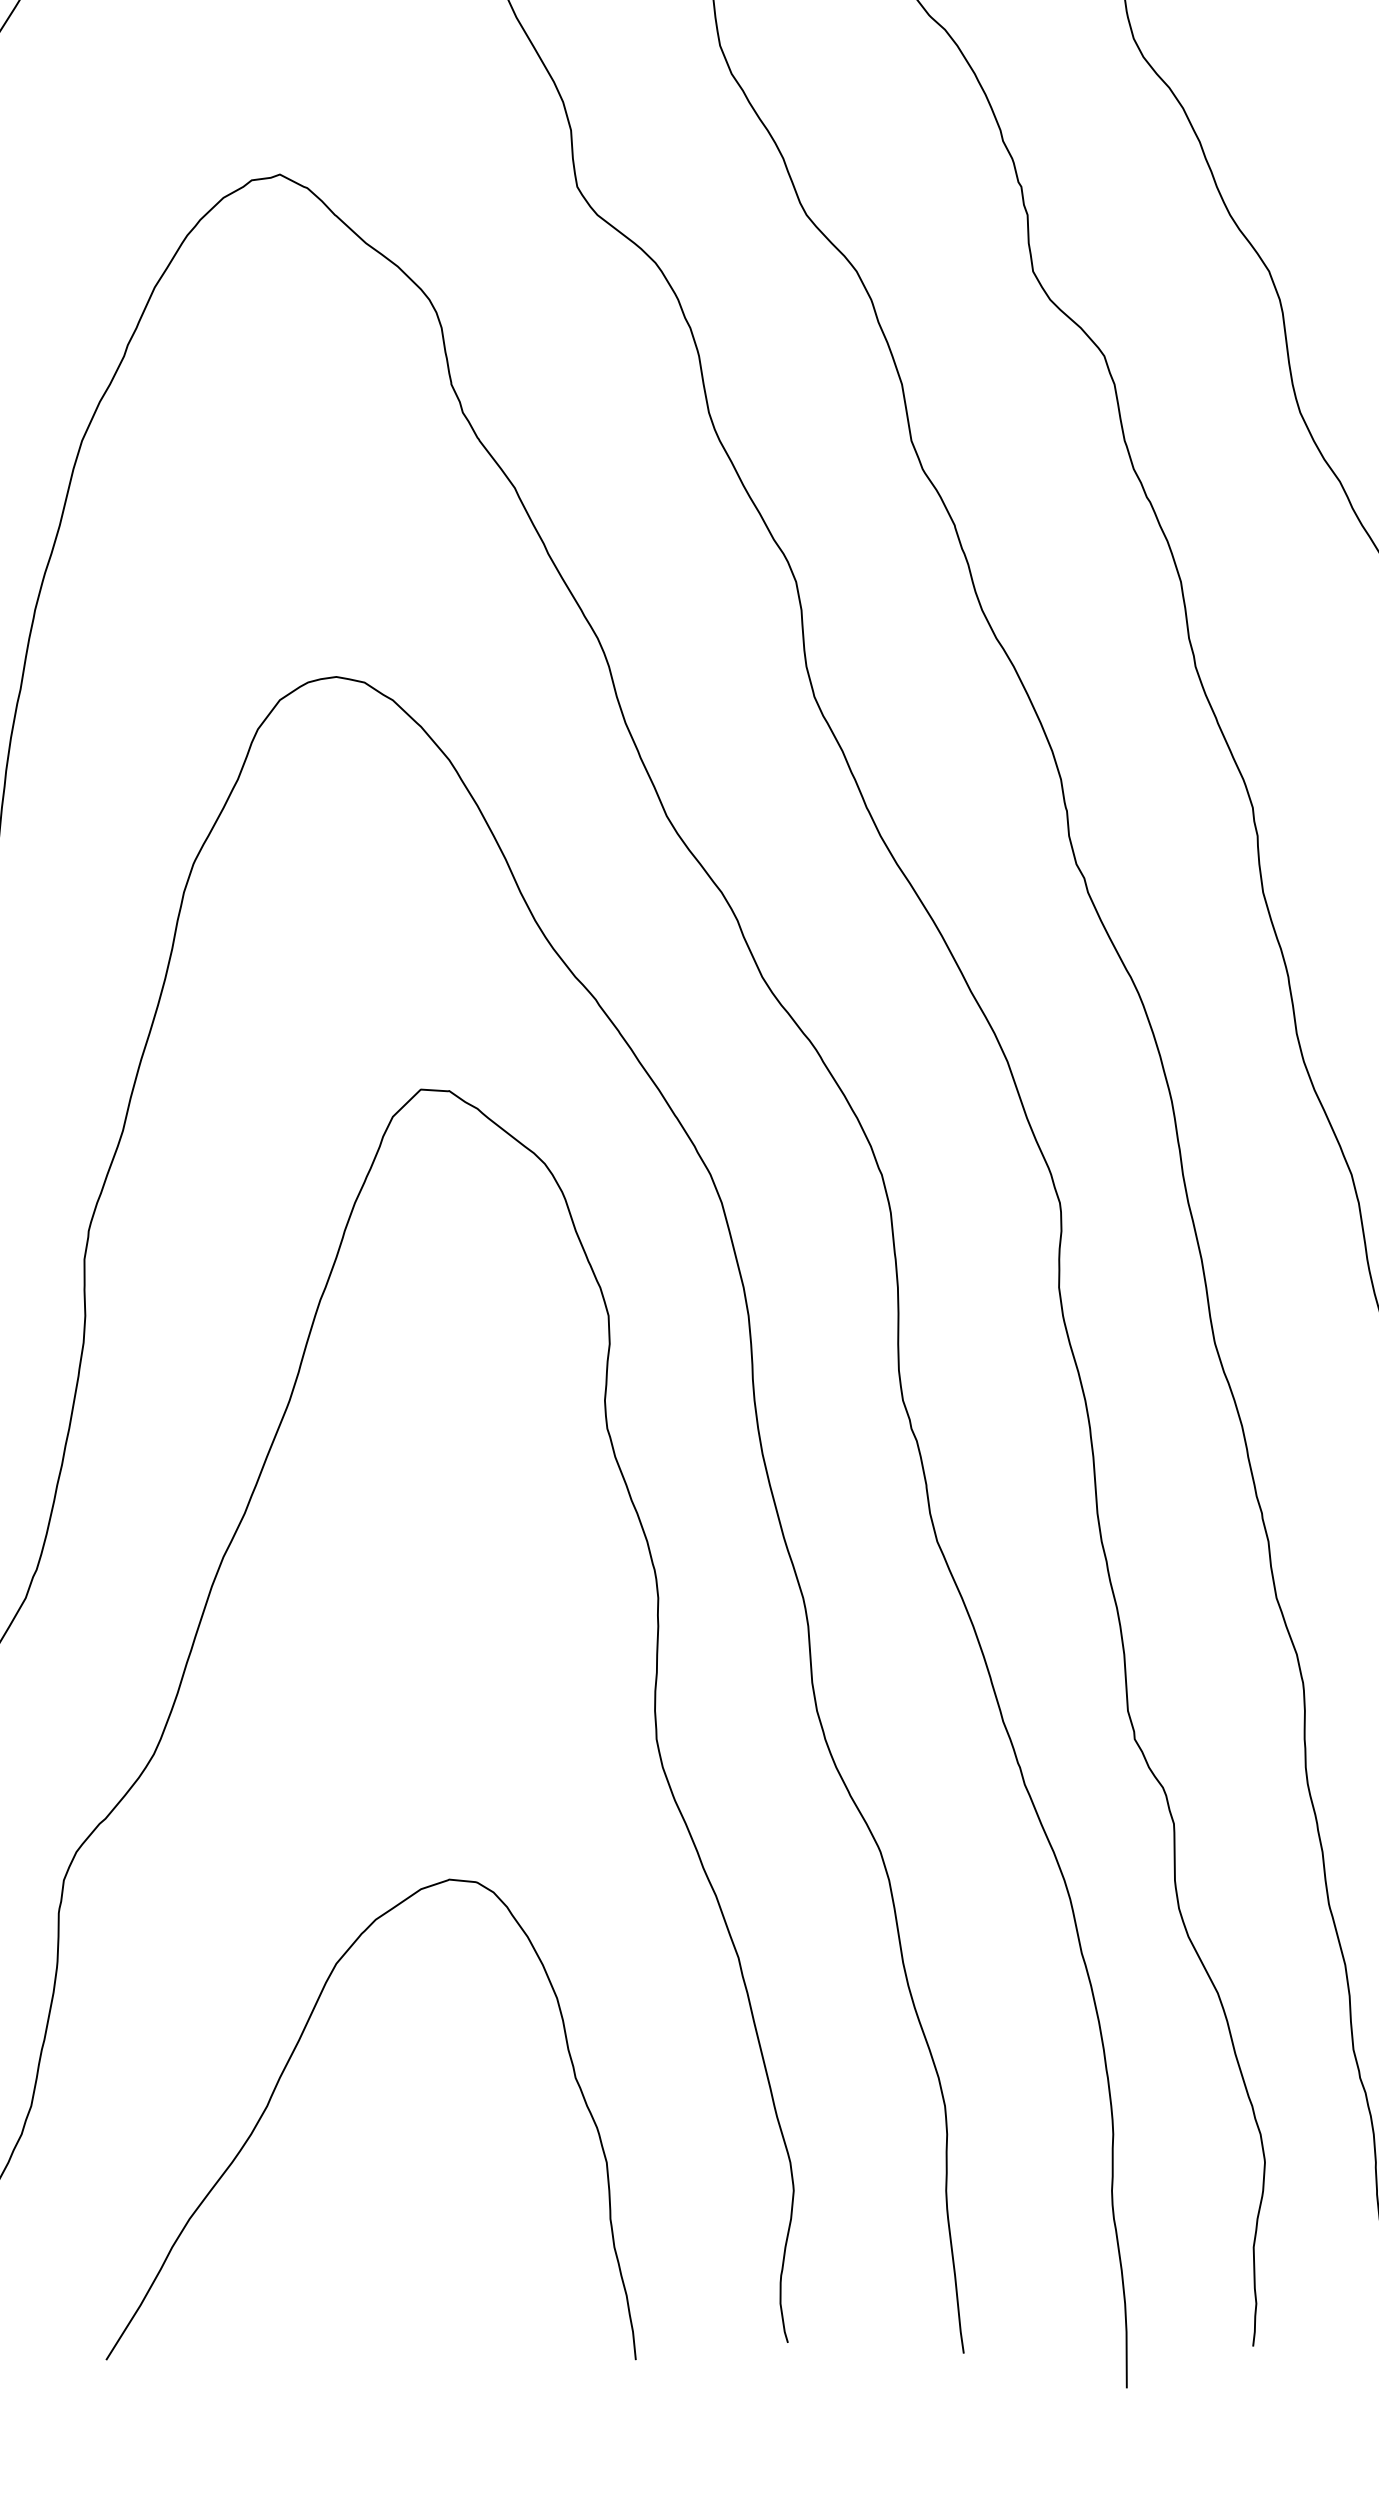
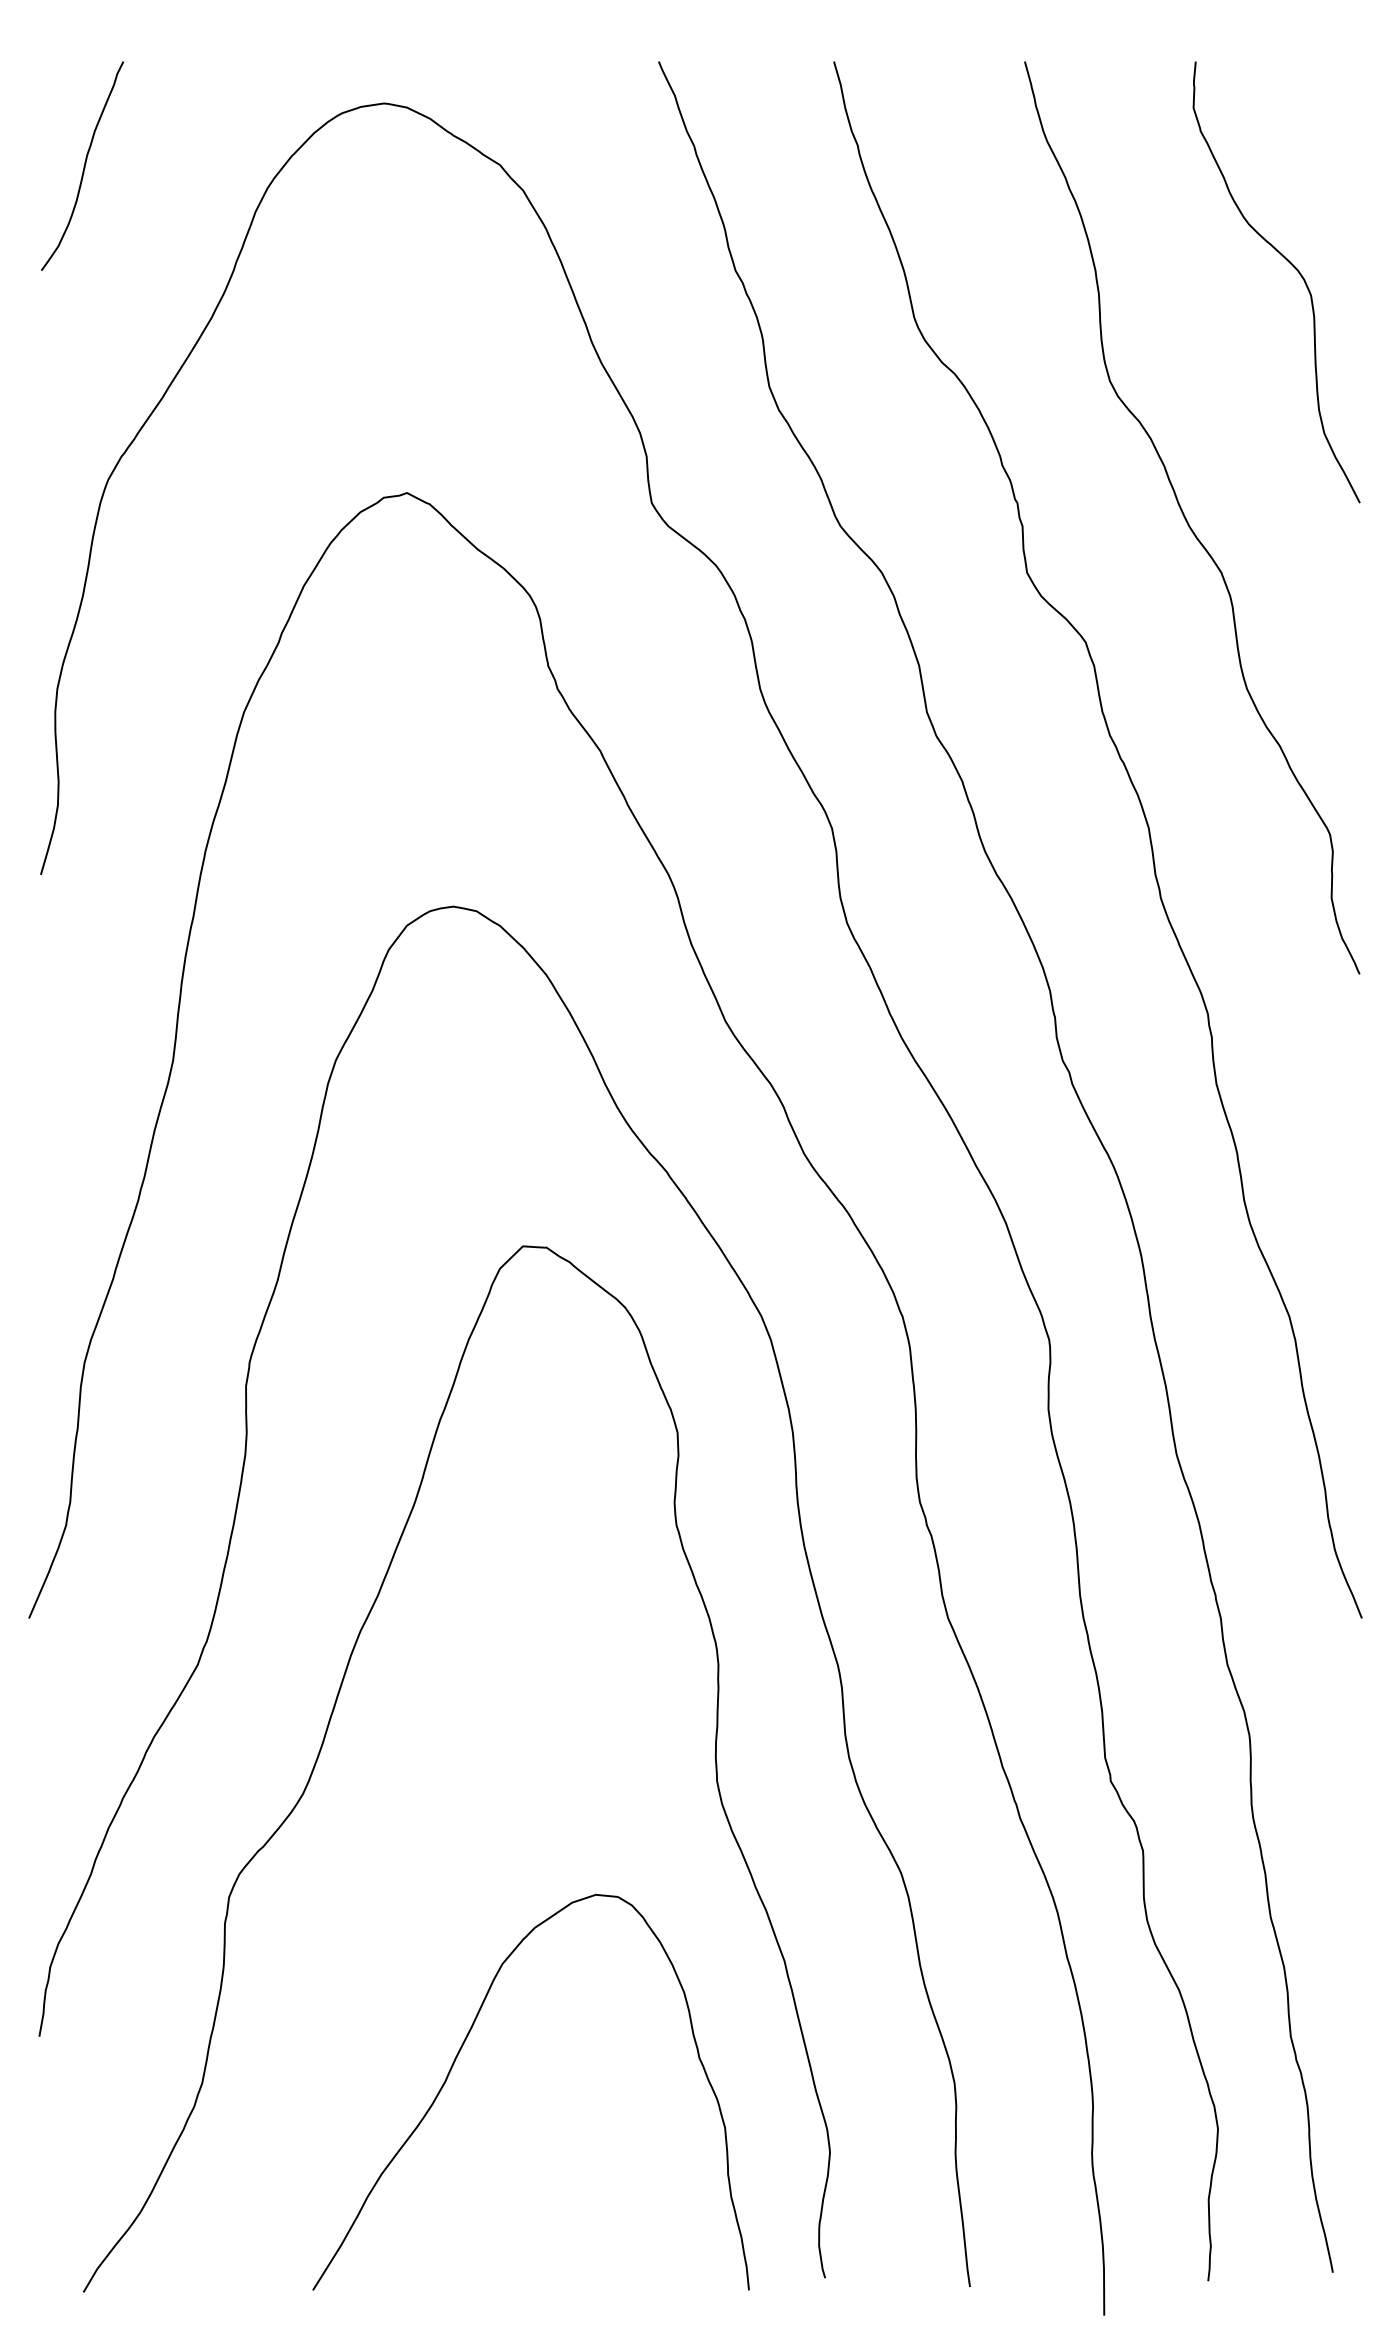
curve: (282, 2074) -> (458, 2055), moved

